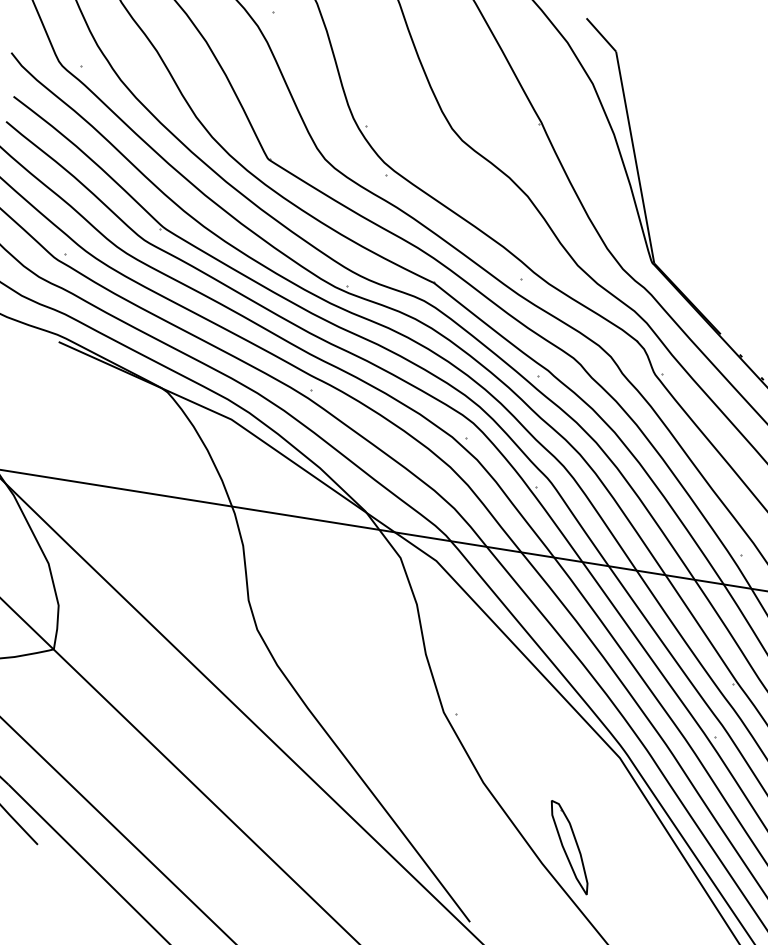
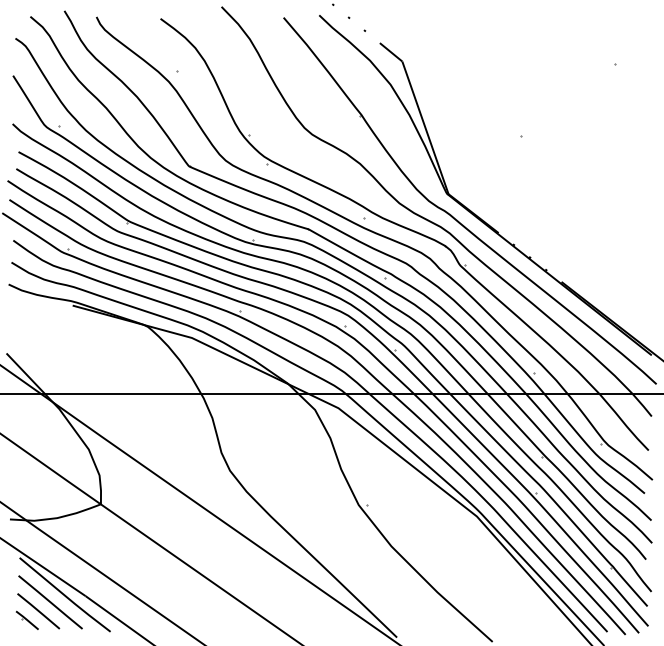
part: (569, 847) -> (453, 579), removed

